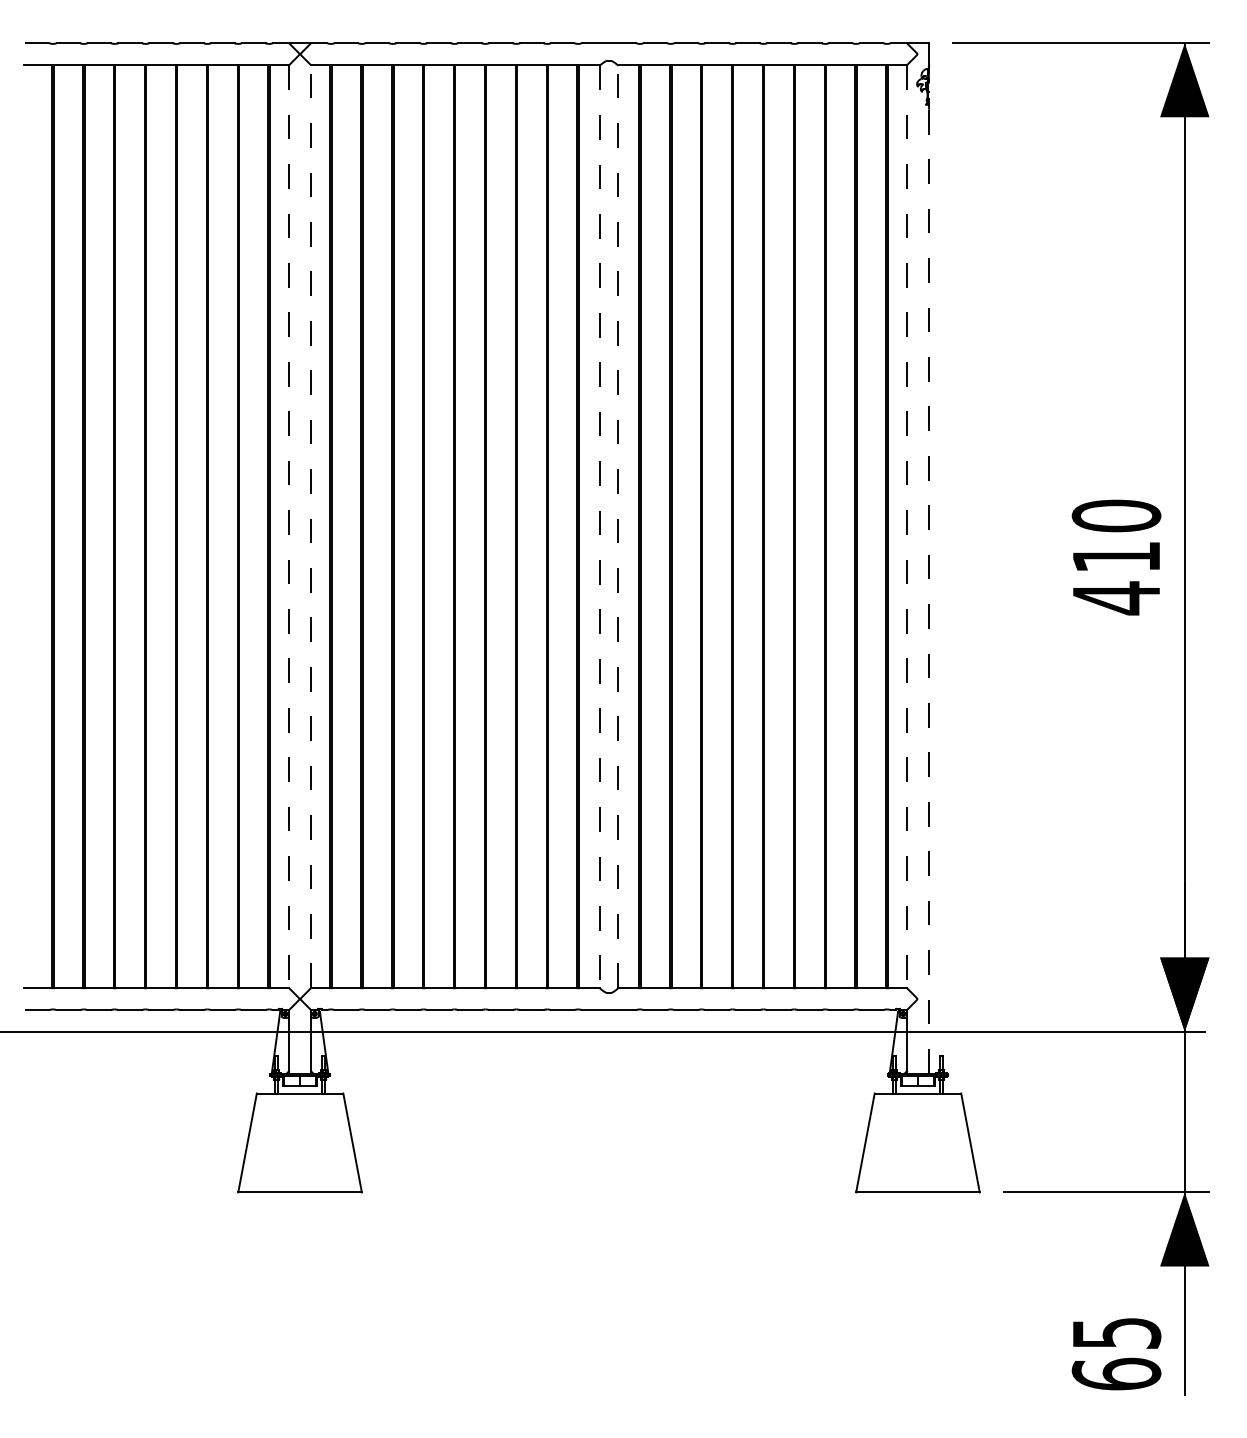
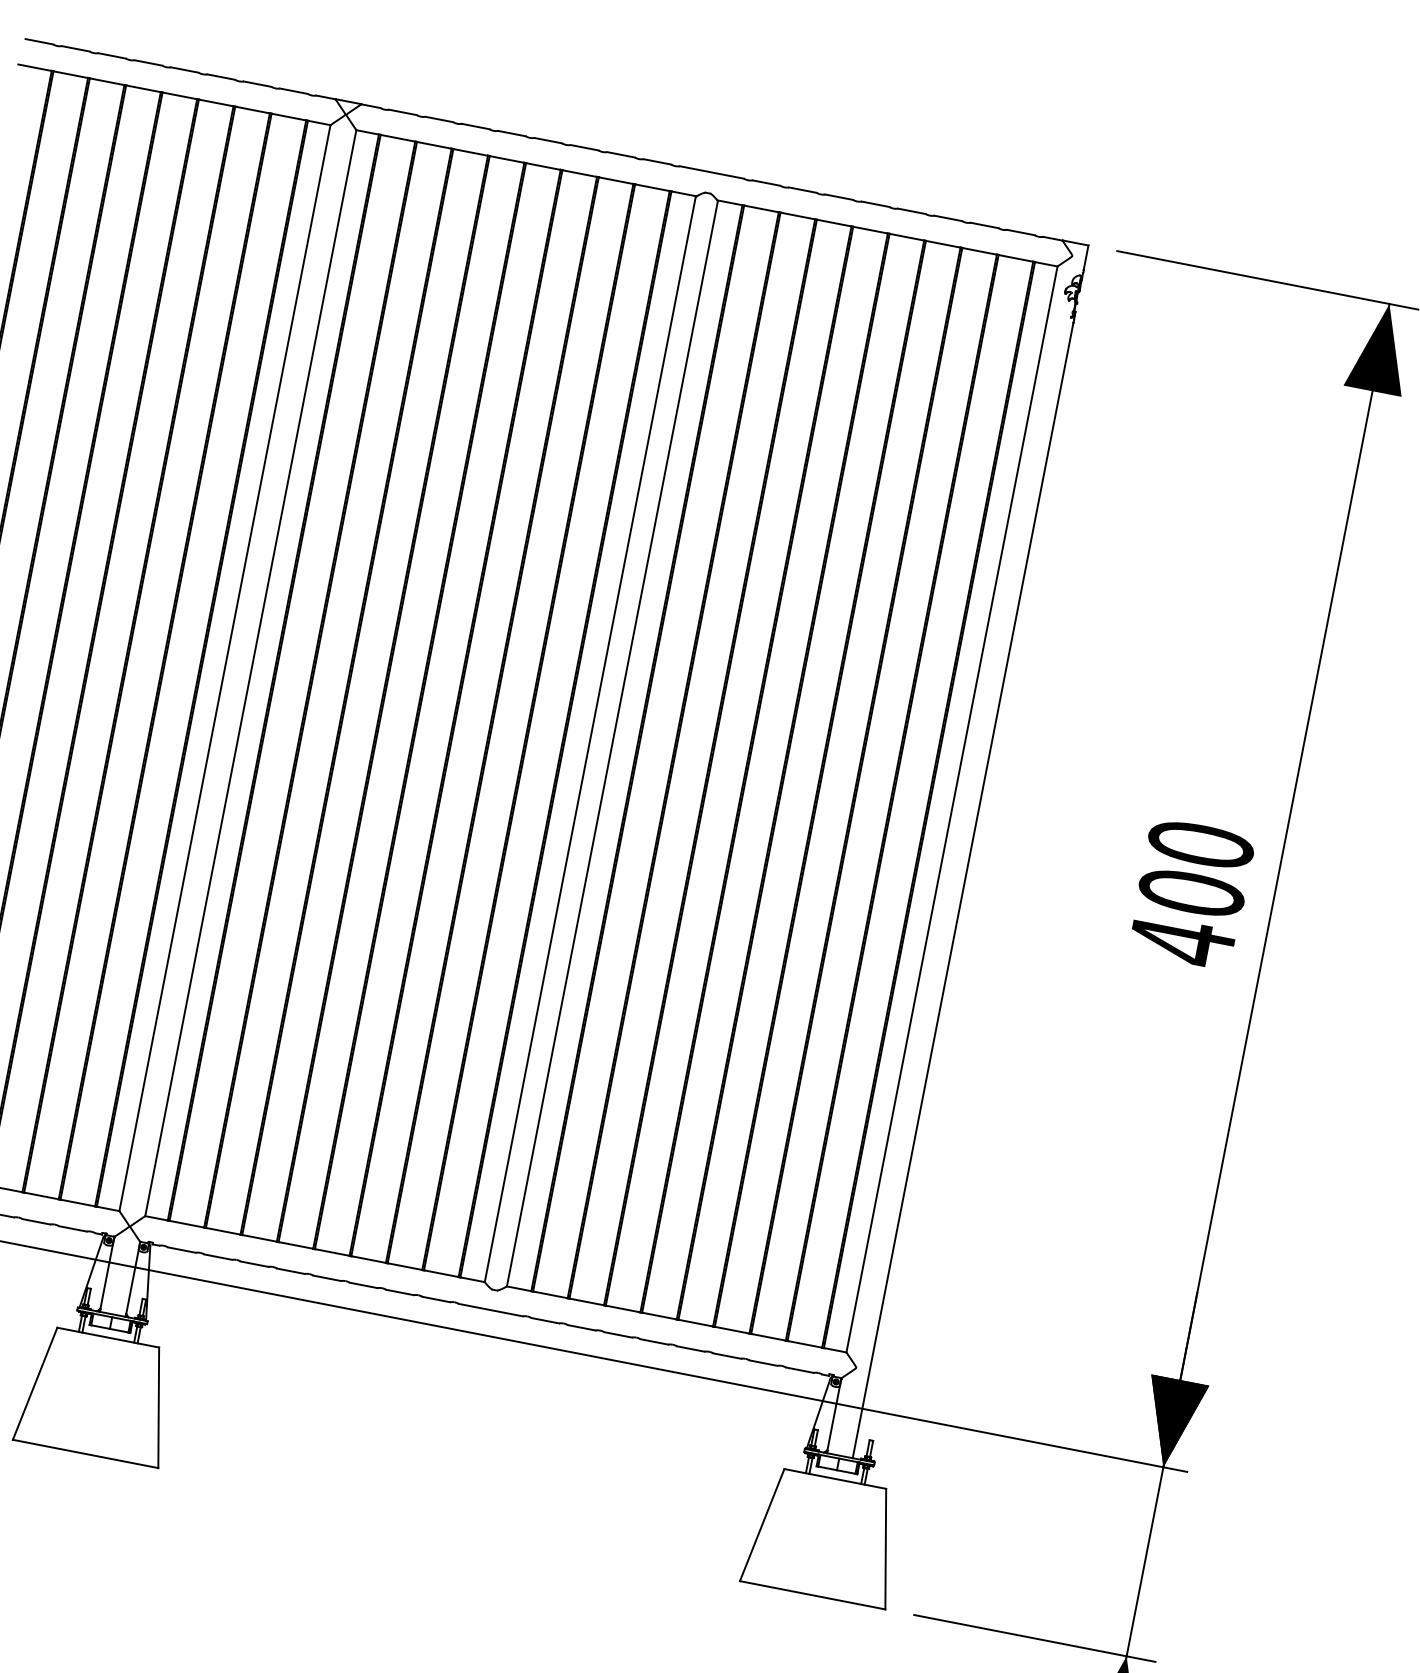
line: (311, 526) -> (251, 673), dashed -> solid
line: (618, 526) -> (612, 743), dashed -> solid
line: (289, 527) -> (225, 669), dashed -> solid
line: (599, 527) -> (590, 740), dashed -> solid
line: (906, 527) -> (951, 810), dashed -> solid
text: (1116, 556) -> (1191, 892), 410 -> 400
line: (928, 590) -> (962, 889), dashed -> solid

